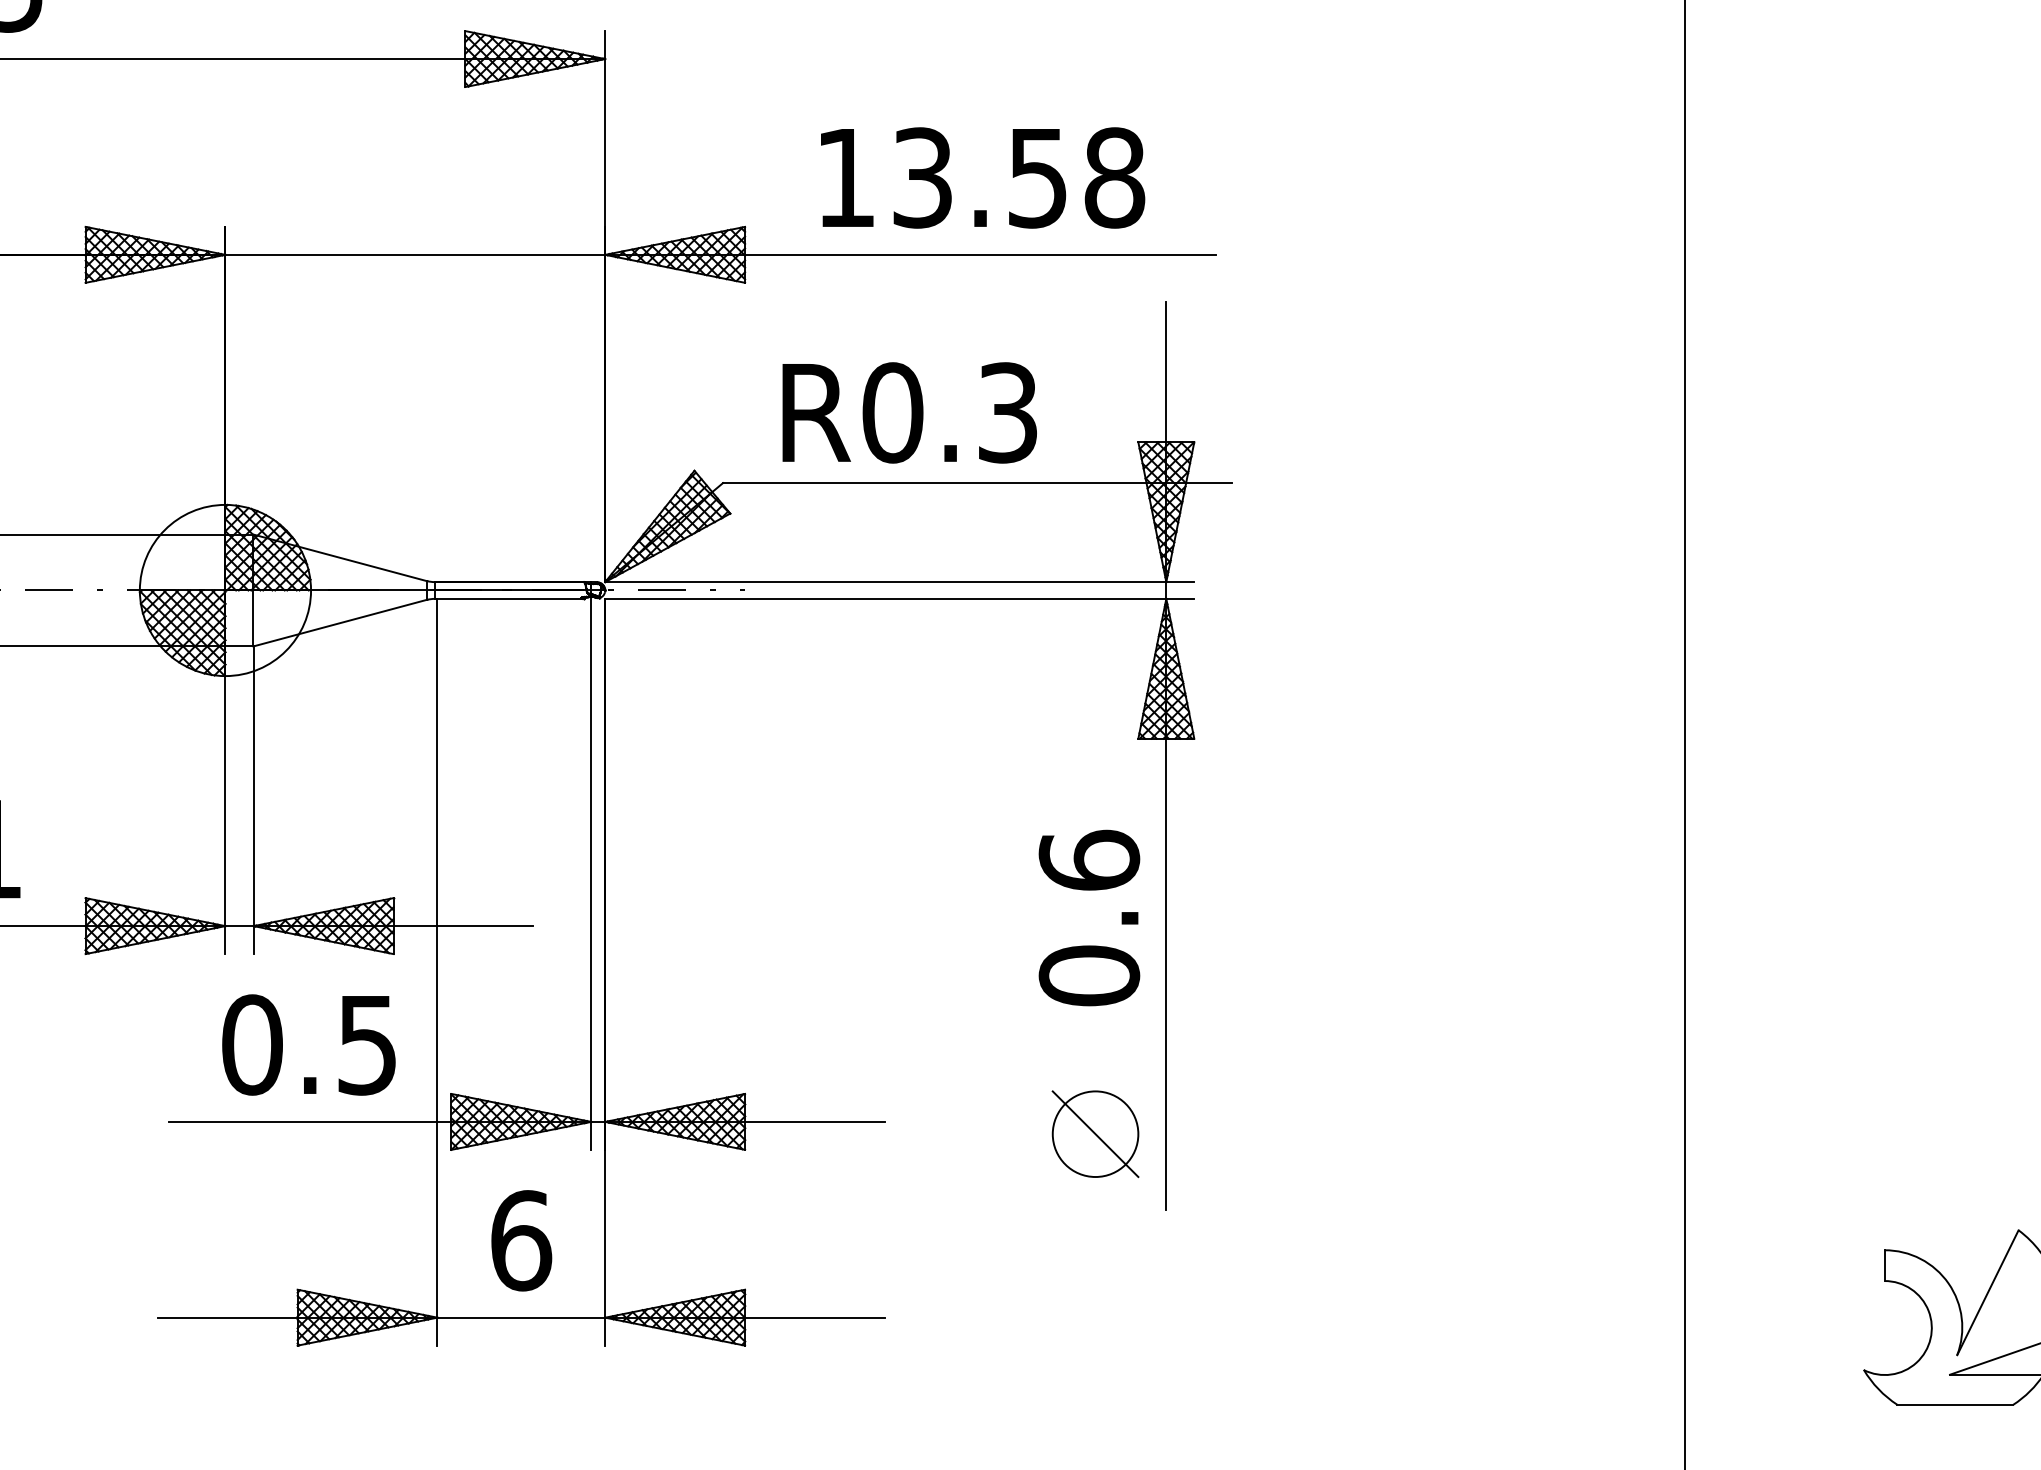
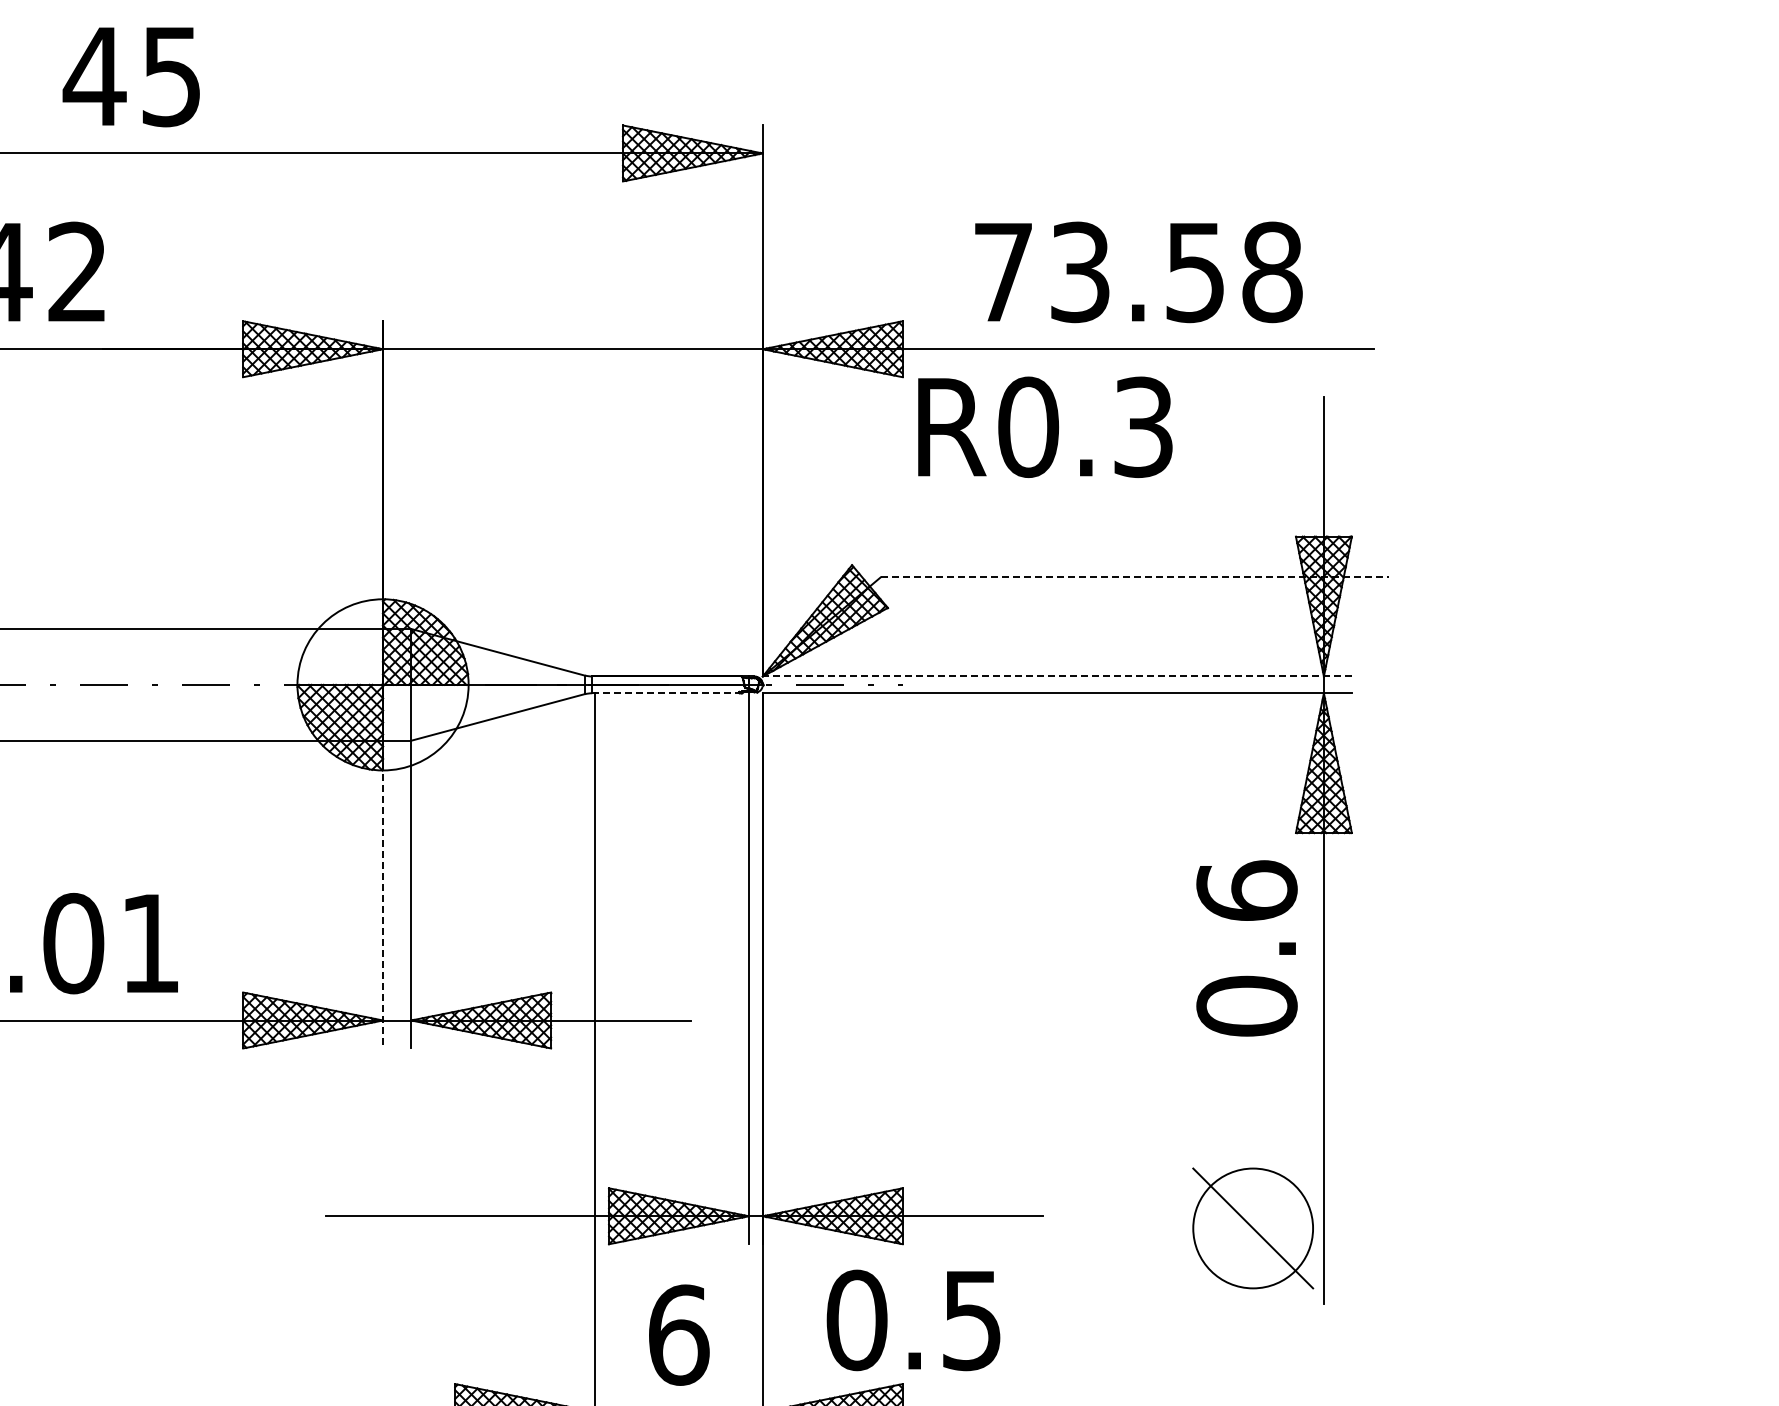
text: (845, 177) -> (1003, 271), 13.58 -> 73.58
text: (909, 412) -> (1045, 426), moved
line: (977, 483) -> (1135, 577), solid -> dashed
line: (899, 582) -> (1057, 676), solid -> dashed
line: (509, 598) -> (667, 692), solid -> dashed
line: (225, 800) -> (383, 894), solid -> dashed
text: (1089, 917) -> (1247, 947), moved
text: (308, 1044) -> (913, 1319), moved
part: (1095, 1134) -> (1253, 1228), size x1.4

